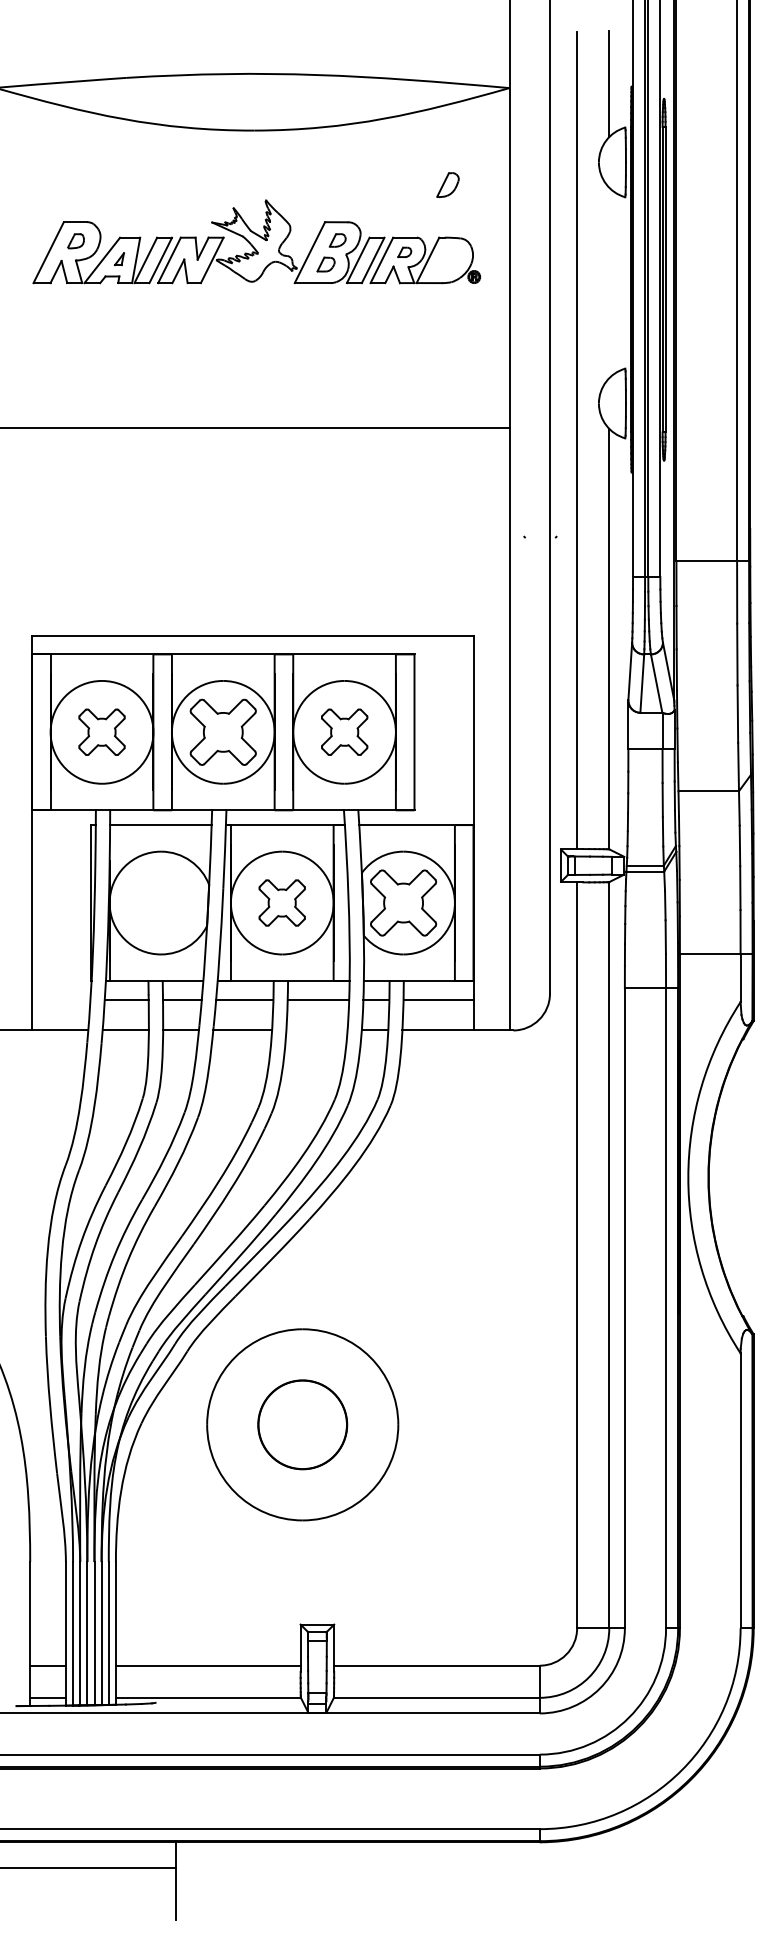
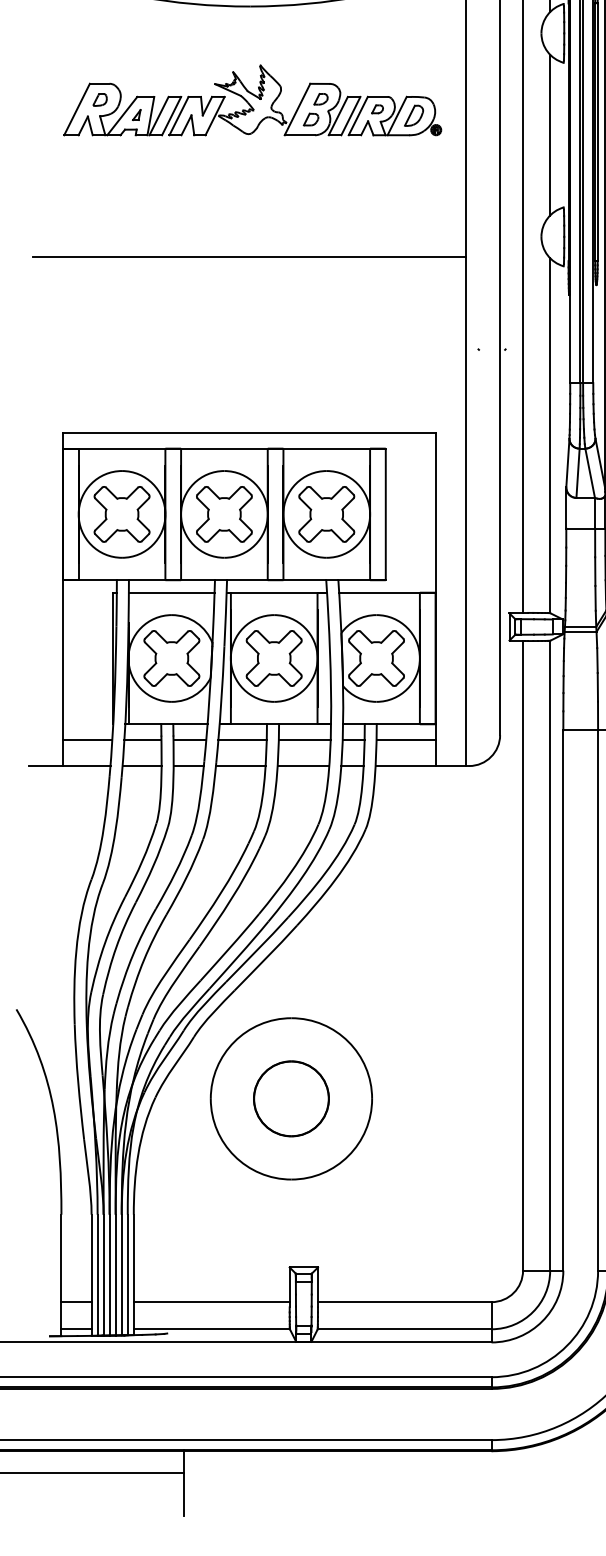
part: (447, 184) -> (413, 115), moved
line: (609, 282) -> (550, 134), added
part: (101, 731) -> (121, 513), size x1.43
part: (344, 731) -> (326, 513), size x1.43
part: (160, 902) -> (171, 658), added
part: (281, 902) -> (273, 658), size x1.43
line: (61, 999) -> (87, 739), added
line: (316, 1030) -> (303, 766), added

